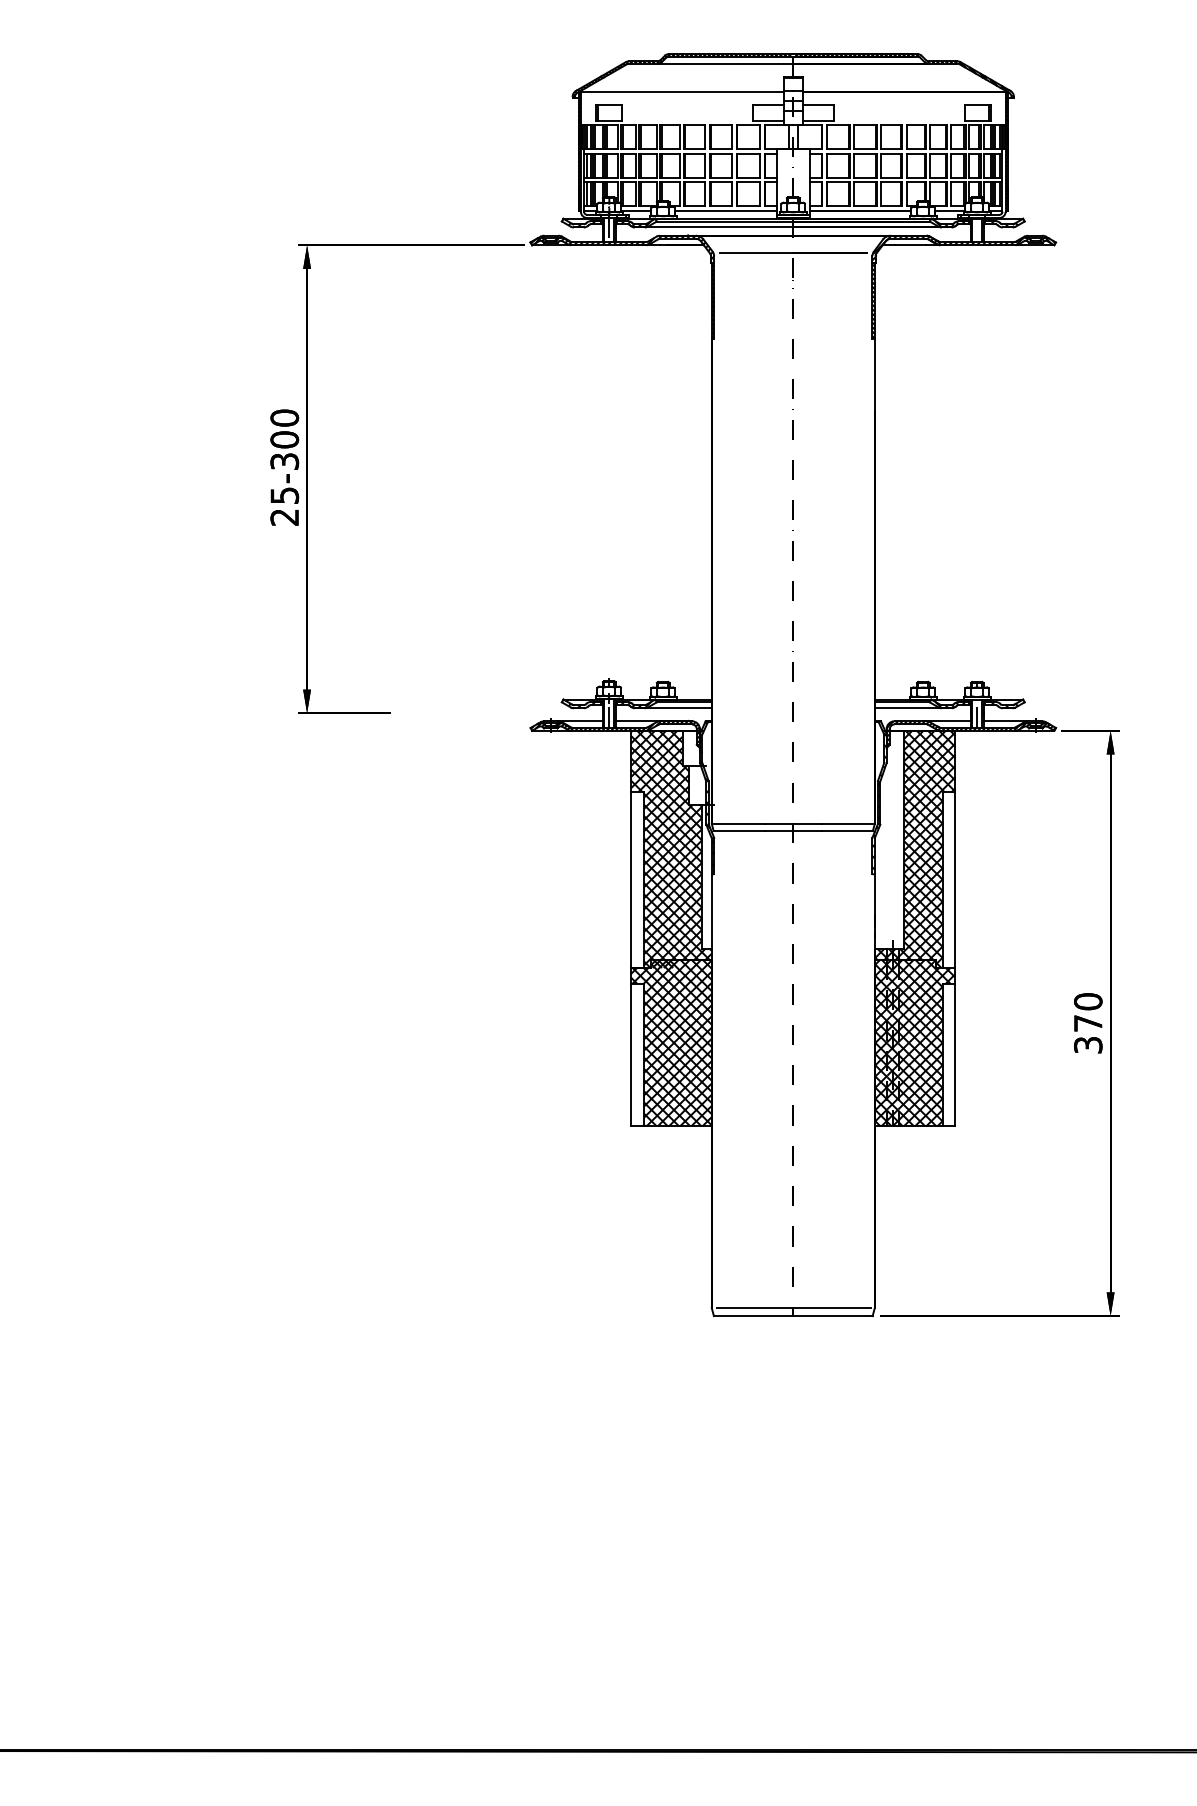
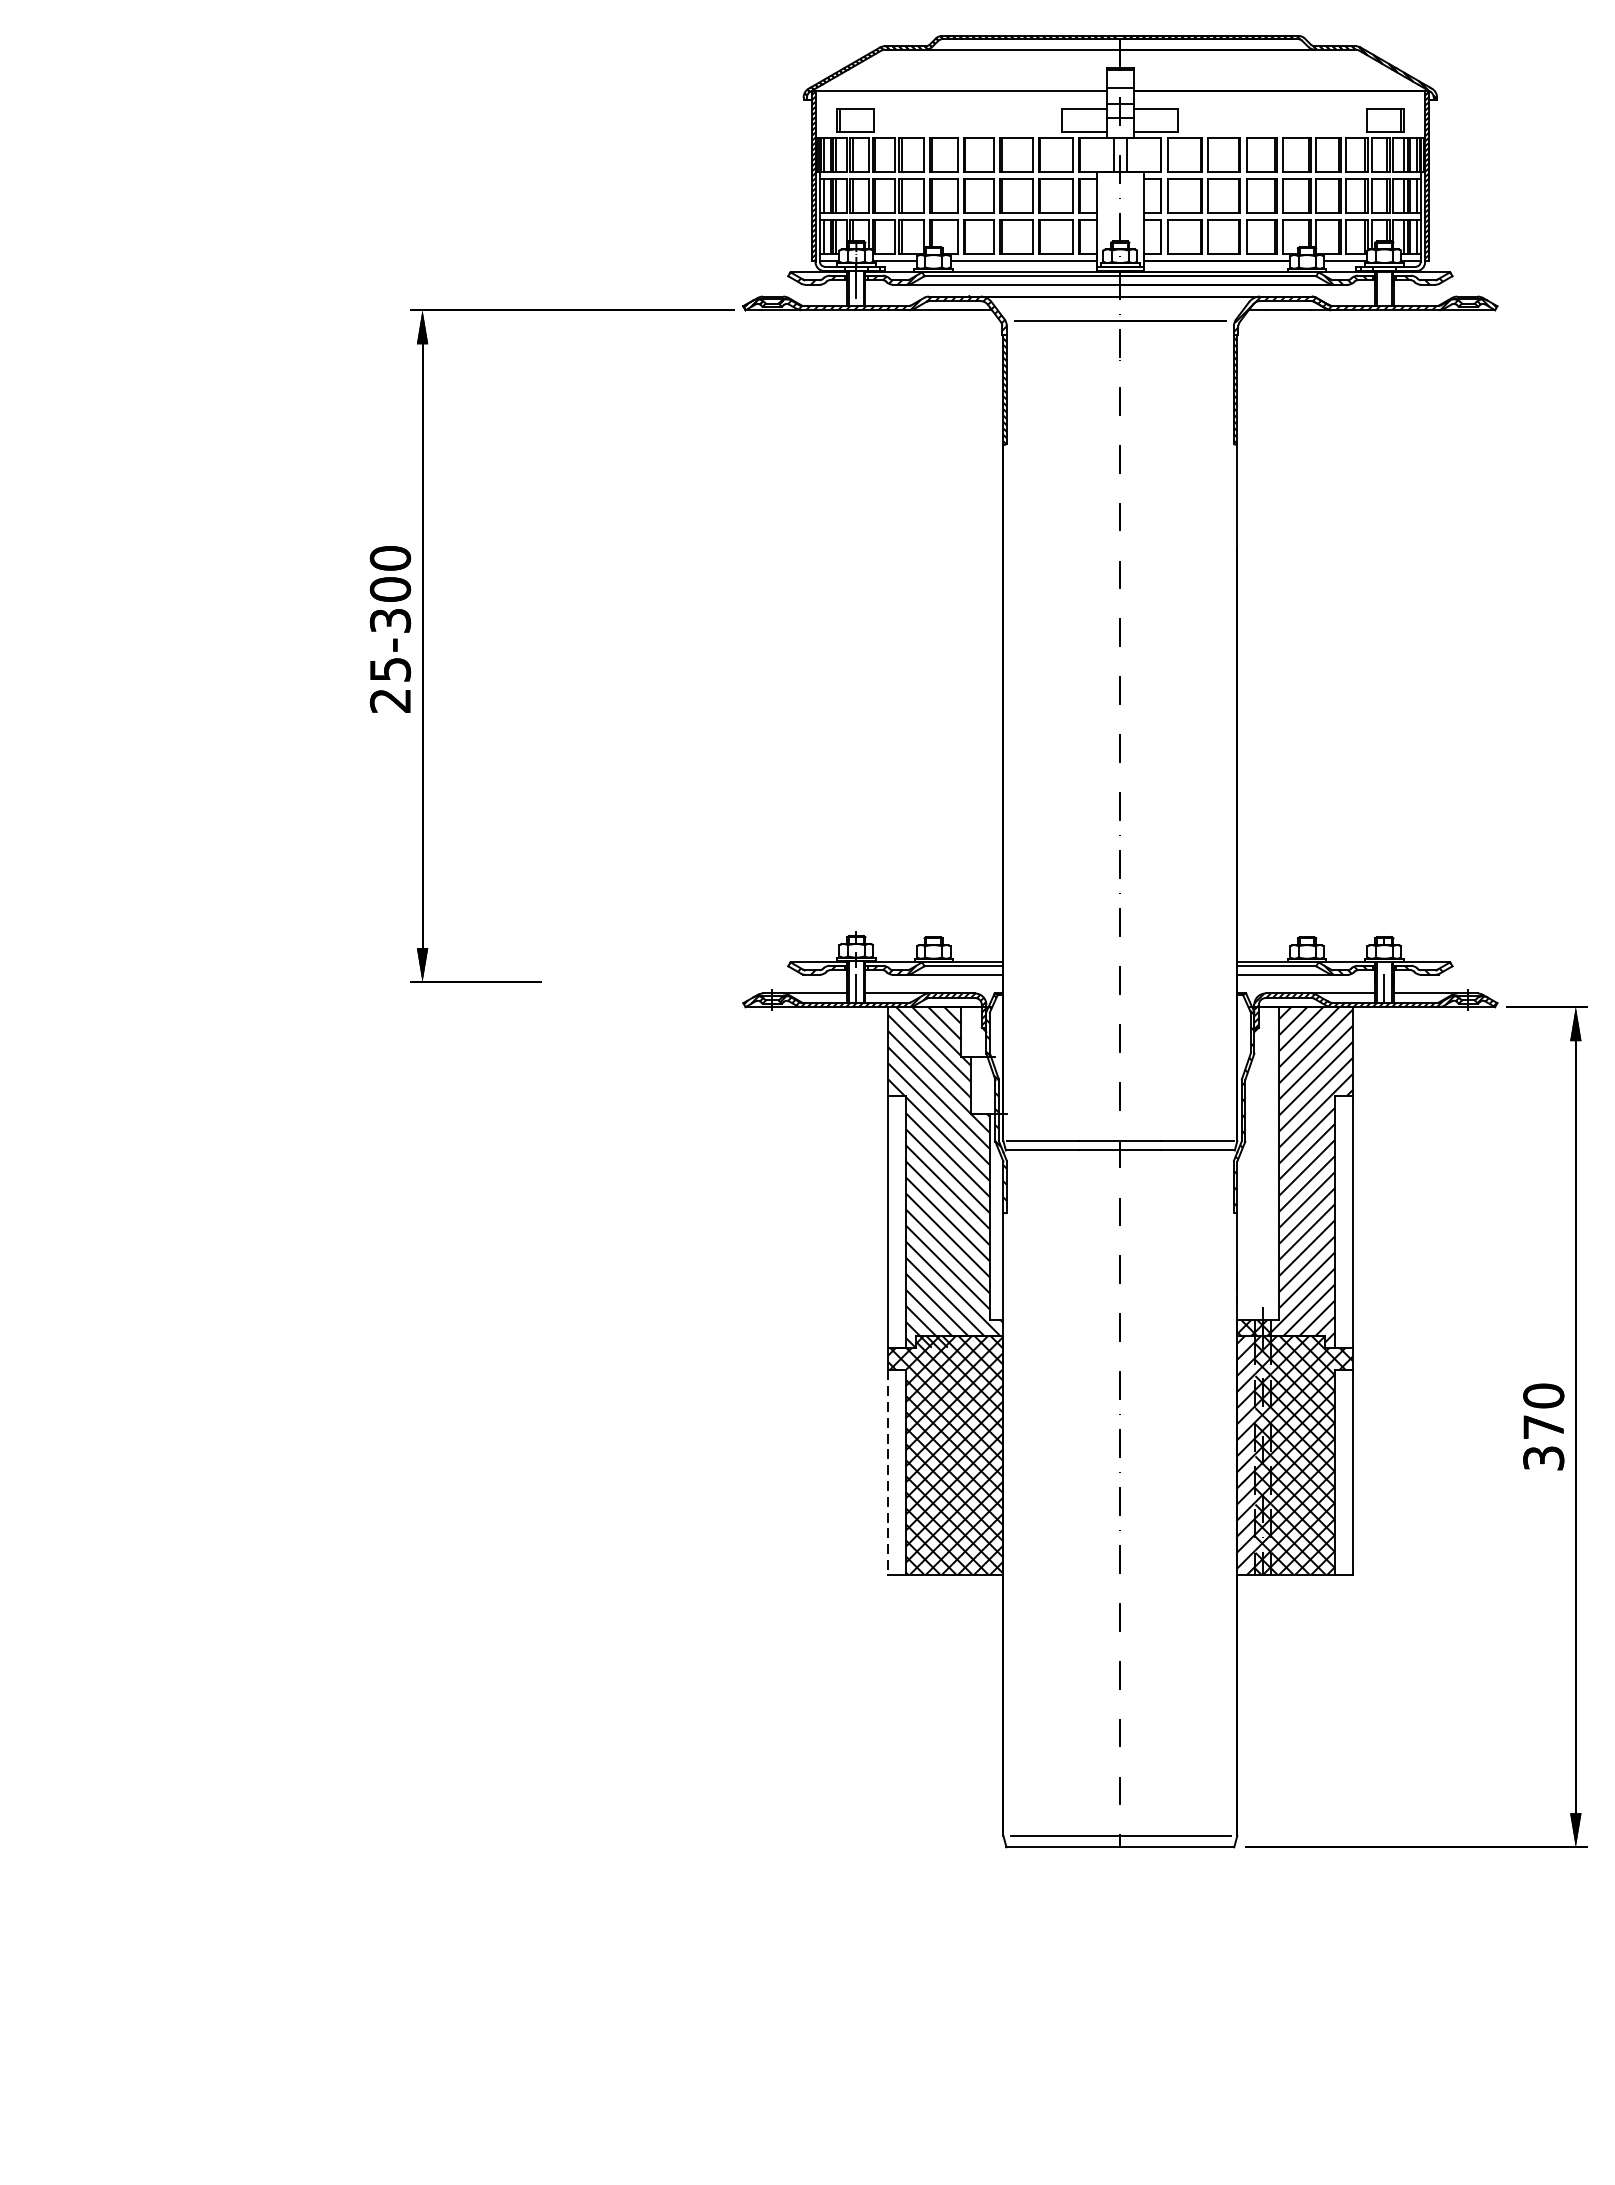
hatch: (671, 849) -> (945, 1177), removed
hatch: (926, 849) -> (1311, 1177), removed
hatch: (880, 1043) -> (1245, 1455), removed
line: (631, 1055) -> (888, 1473), solid -> dashed

